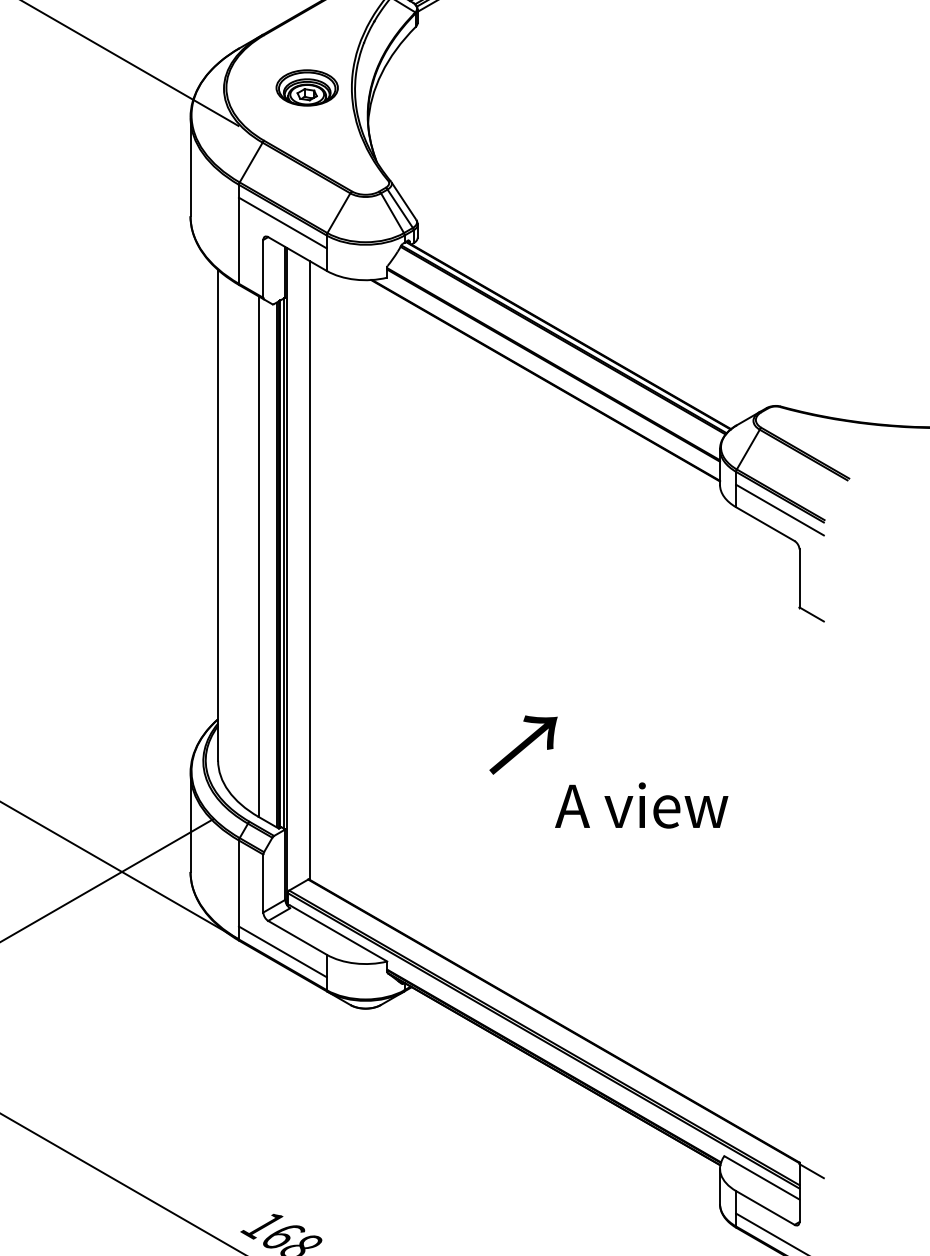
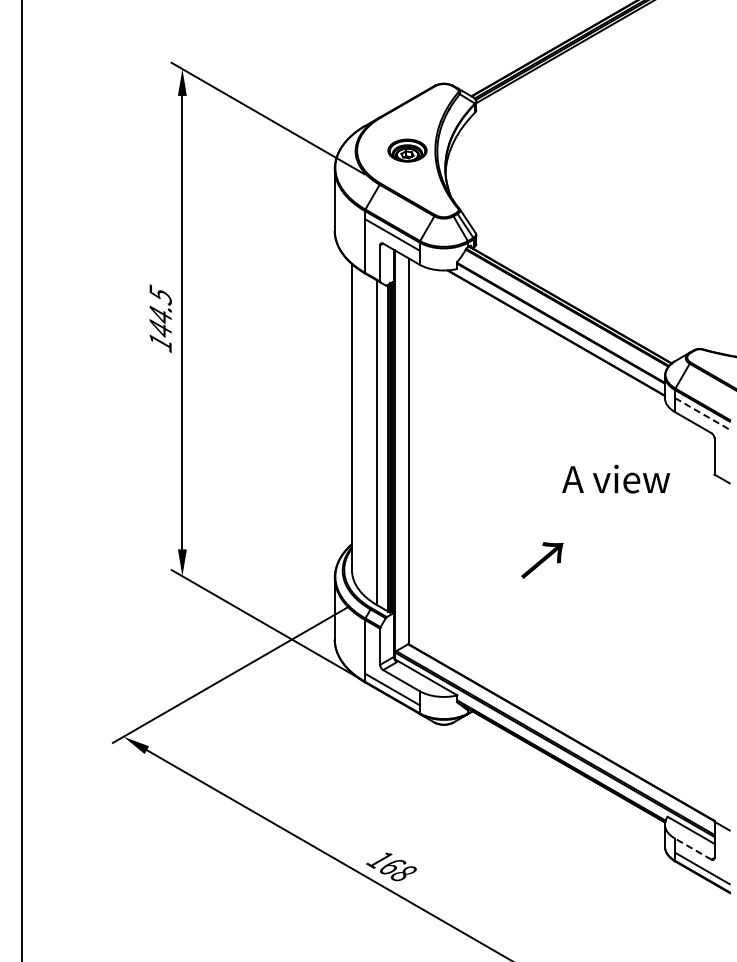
line: (780, 509) -> (702, 413), solid -> dashed
text: (640, 804) -> (615, 478), moved
line: (764, 1207) -> (692, 848), solid -> dashed

